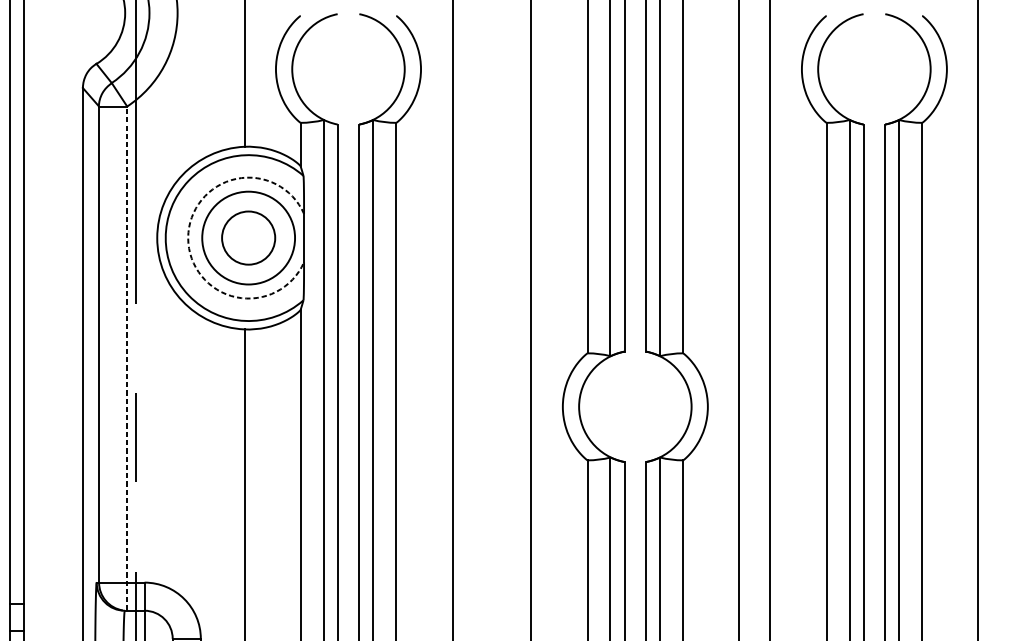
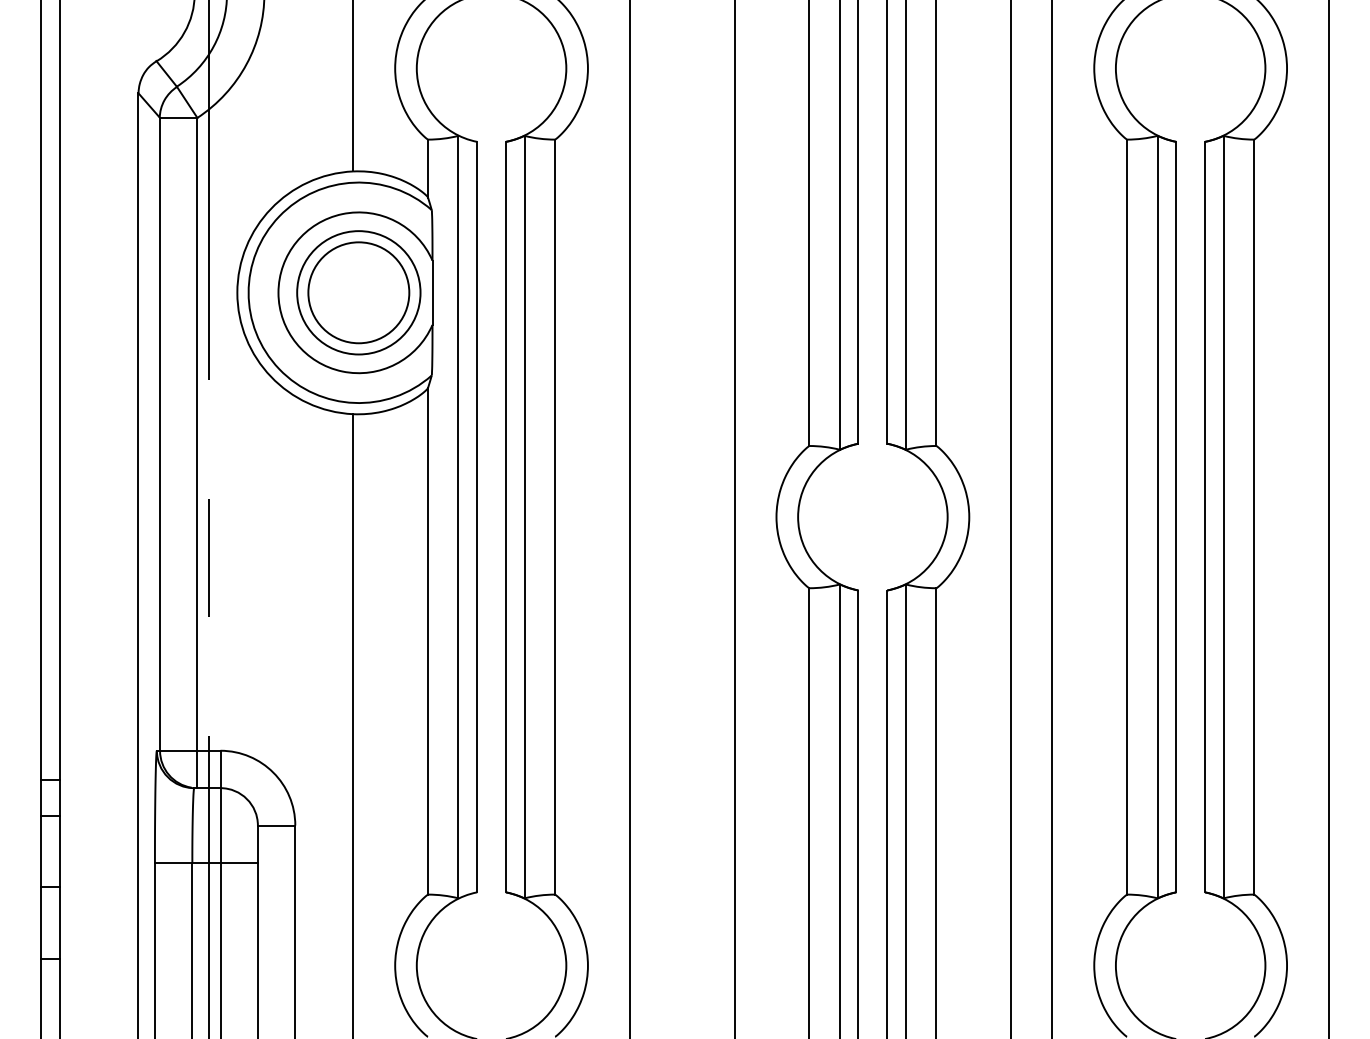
arc: (188, 237) -> (278, 292), dashed -> solid
circle: (248, 237) -> (358, 292), size x1.43
line: (127, 358) -> (197, 452), dashed -> solid

